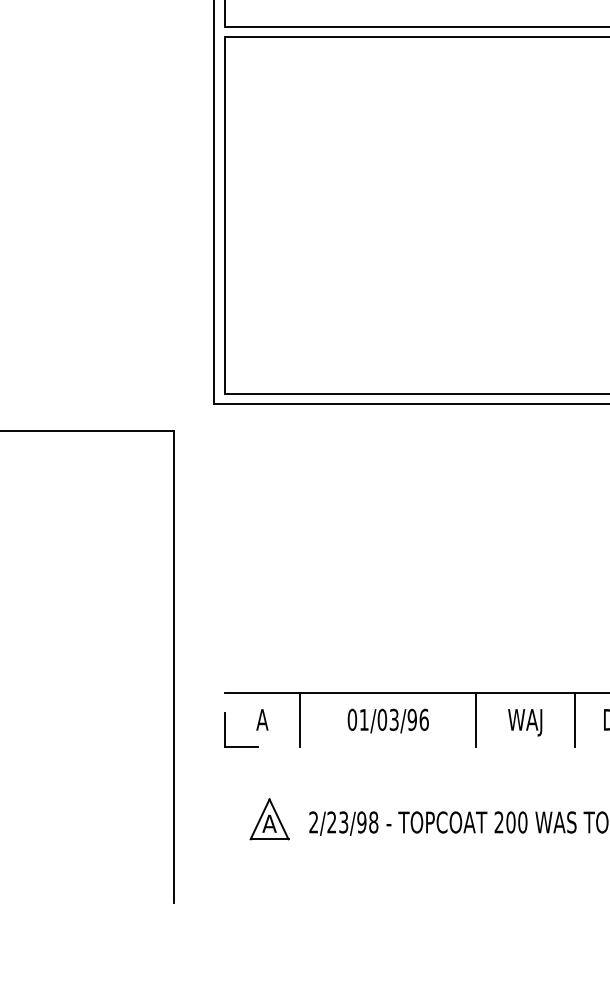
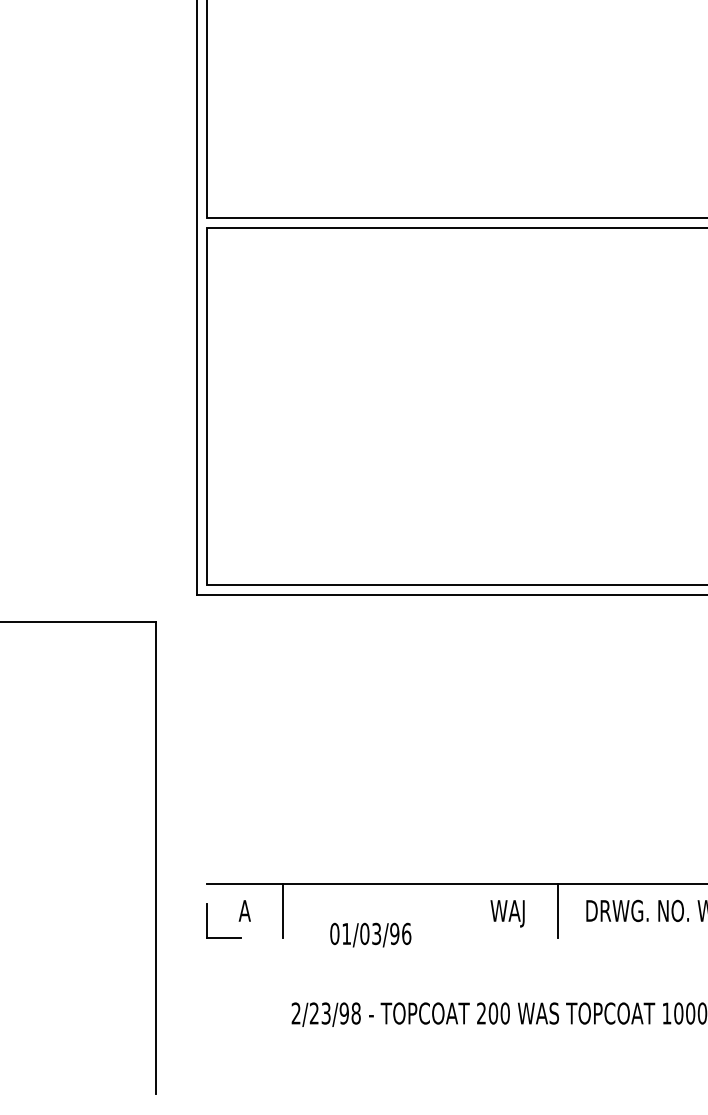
line: (476, 719) -> (458, 910), removed
text: (388, 720) -> (370, 934), moved
part: (269, 819) -> (251, 1010), removed

